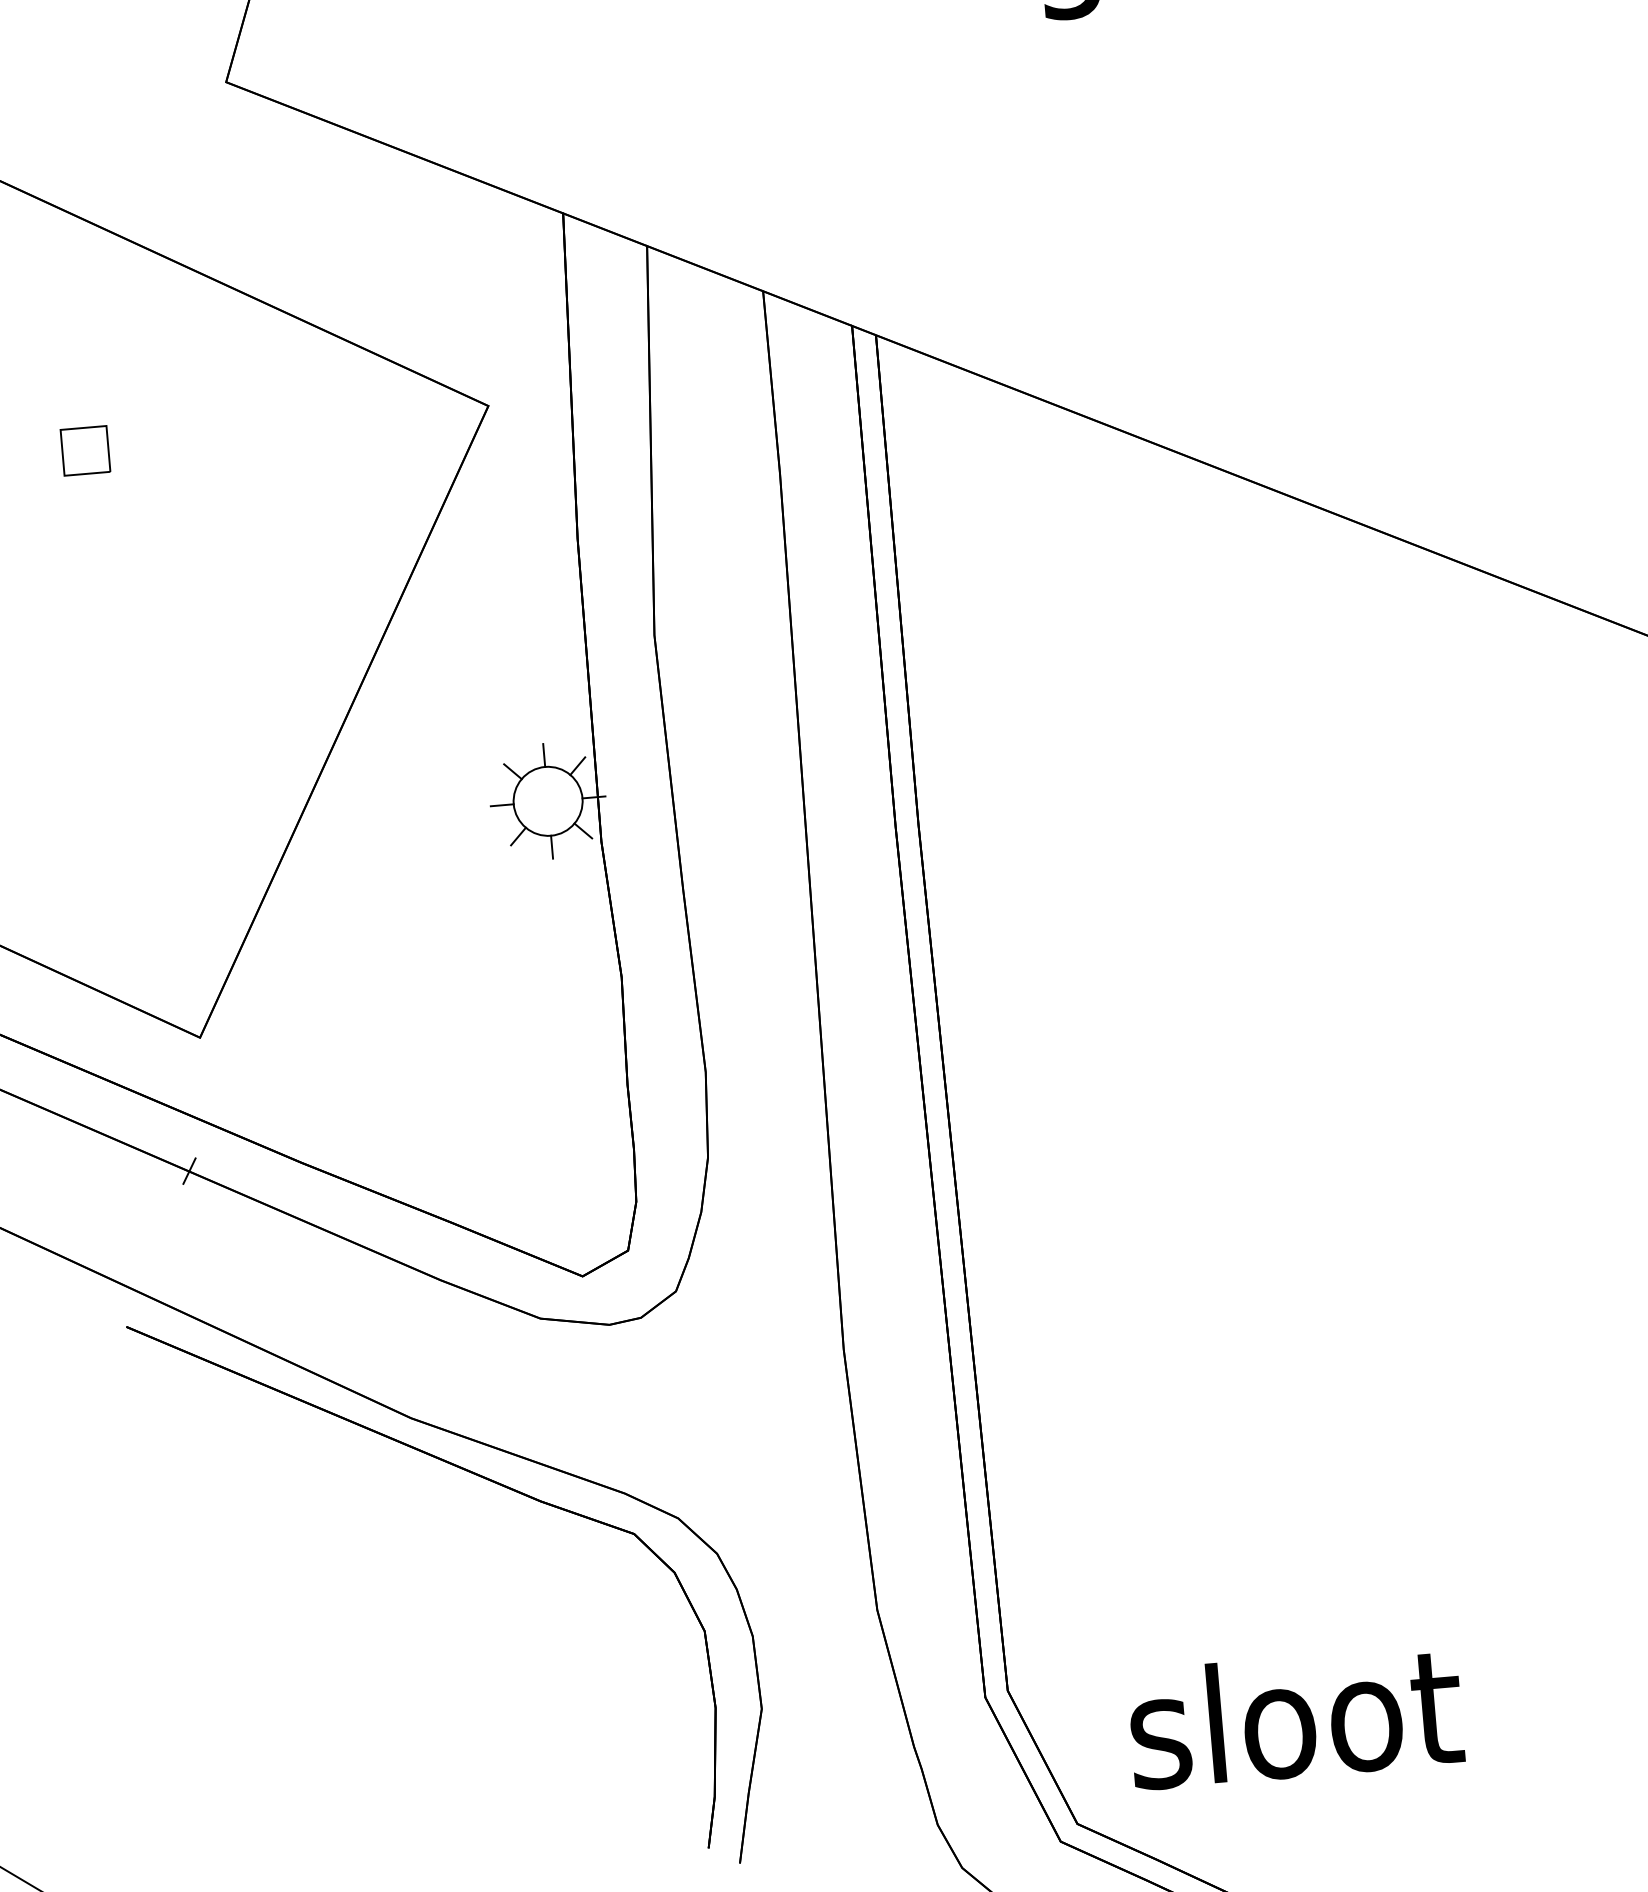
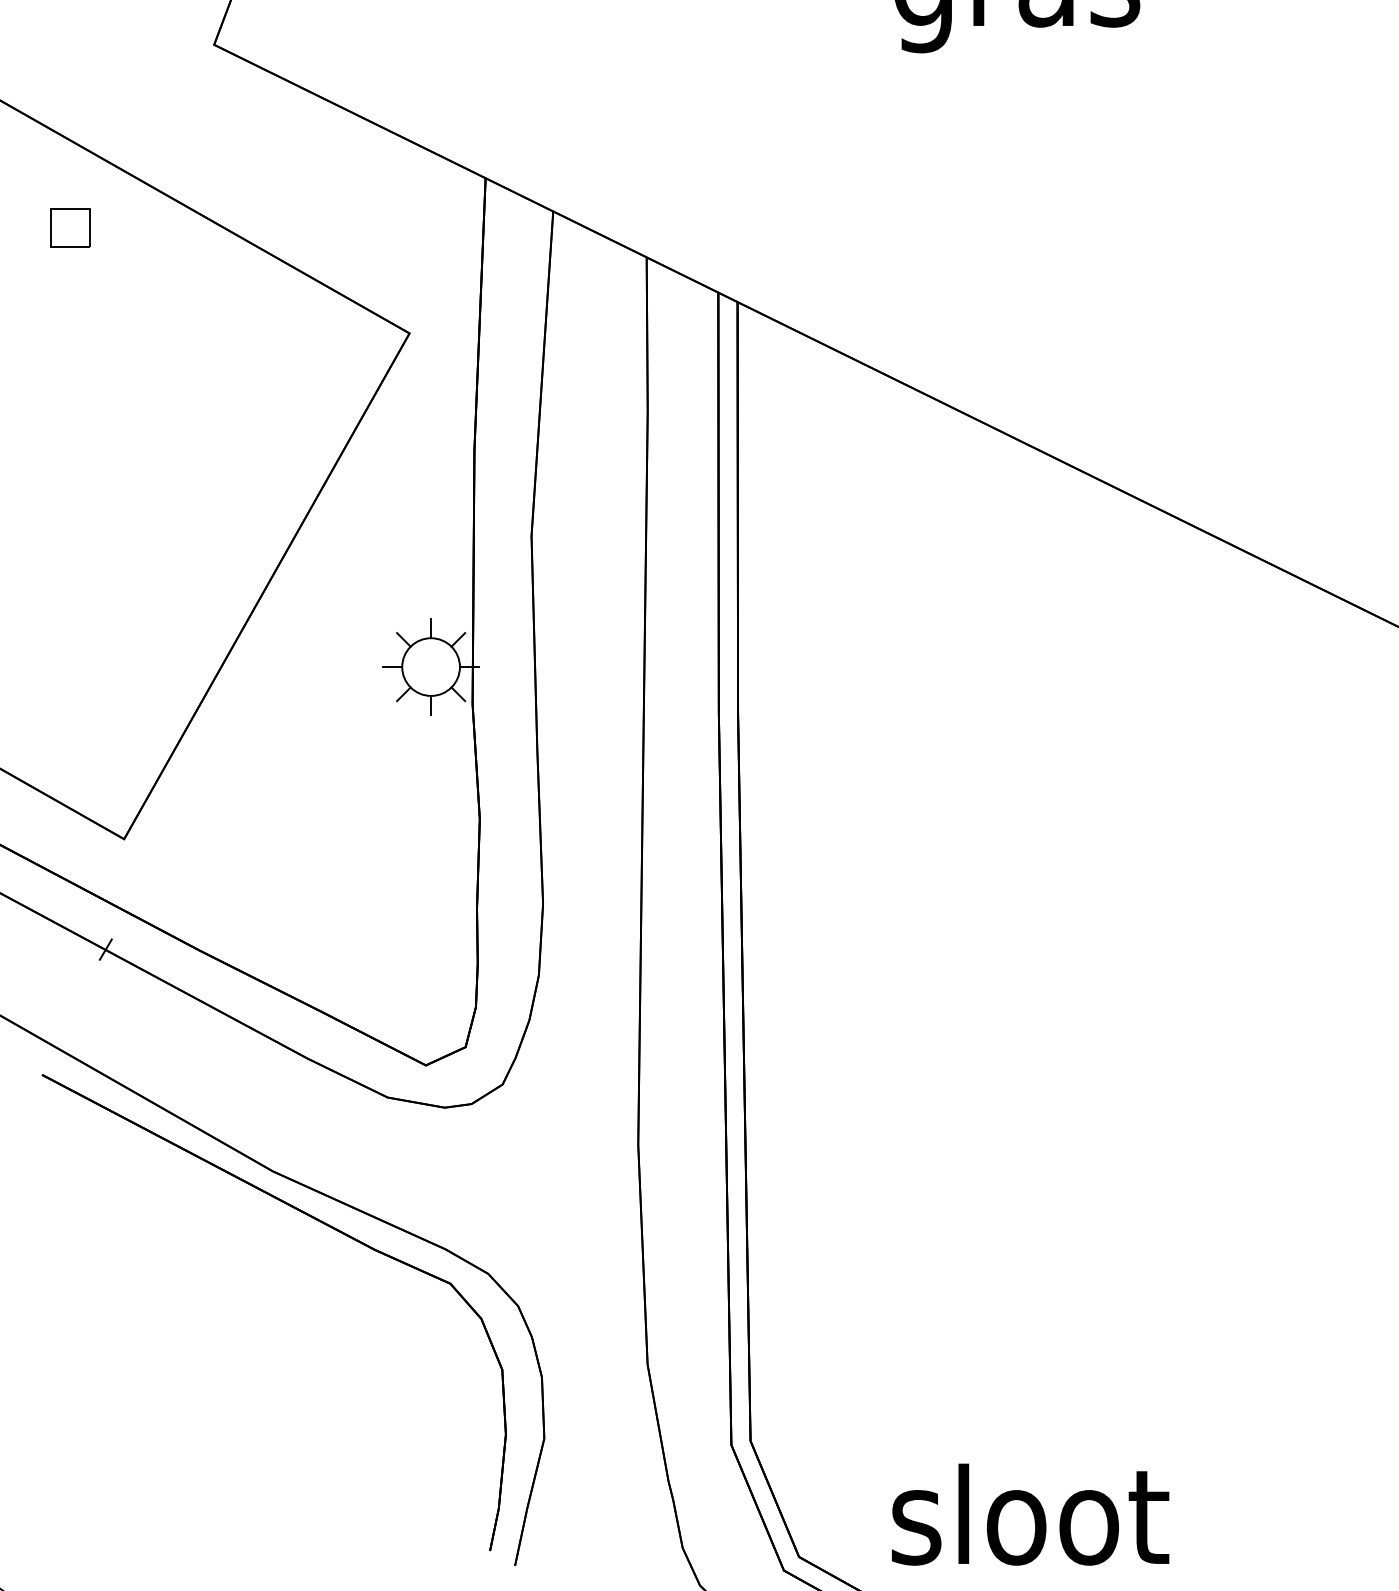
part: (85, 450) -> (70, 227), moved
text: (1295, 1717) -> (1030, 1514), moved

